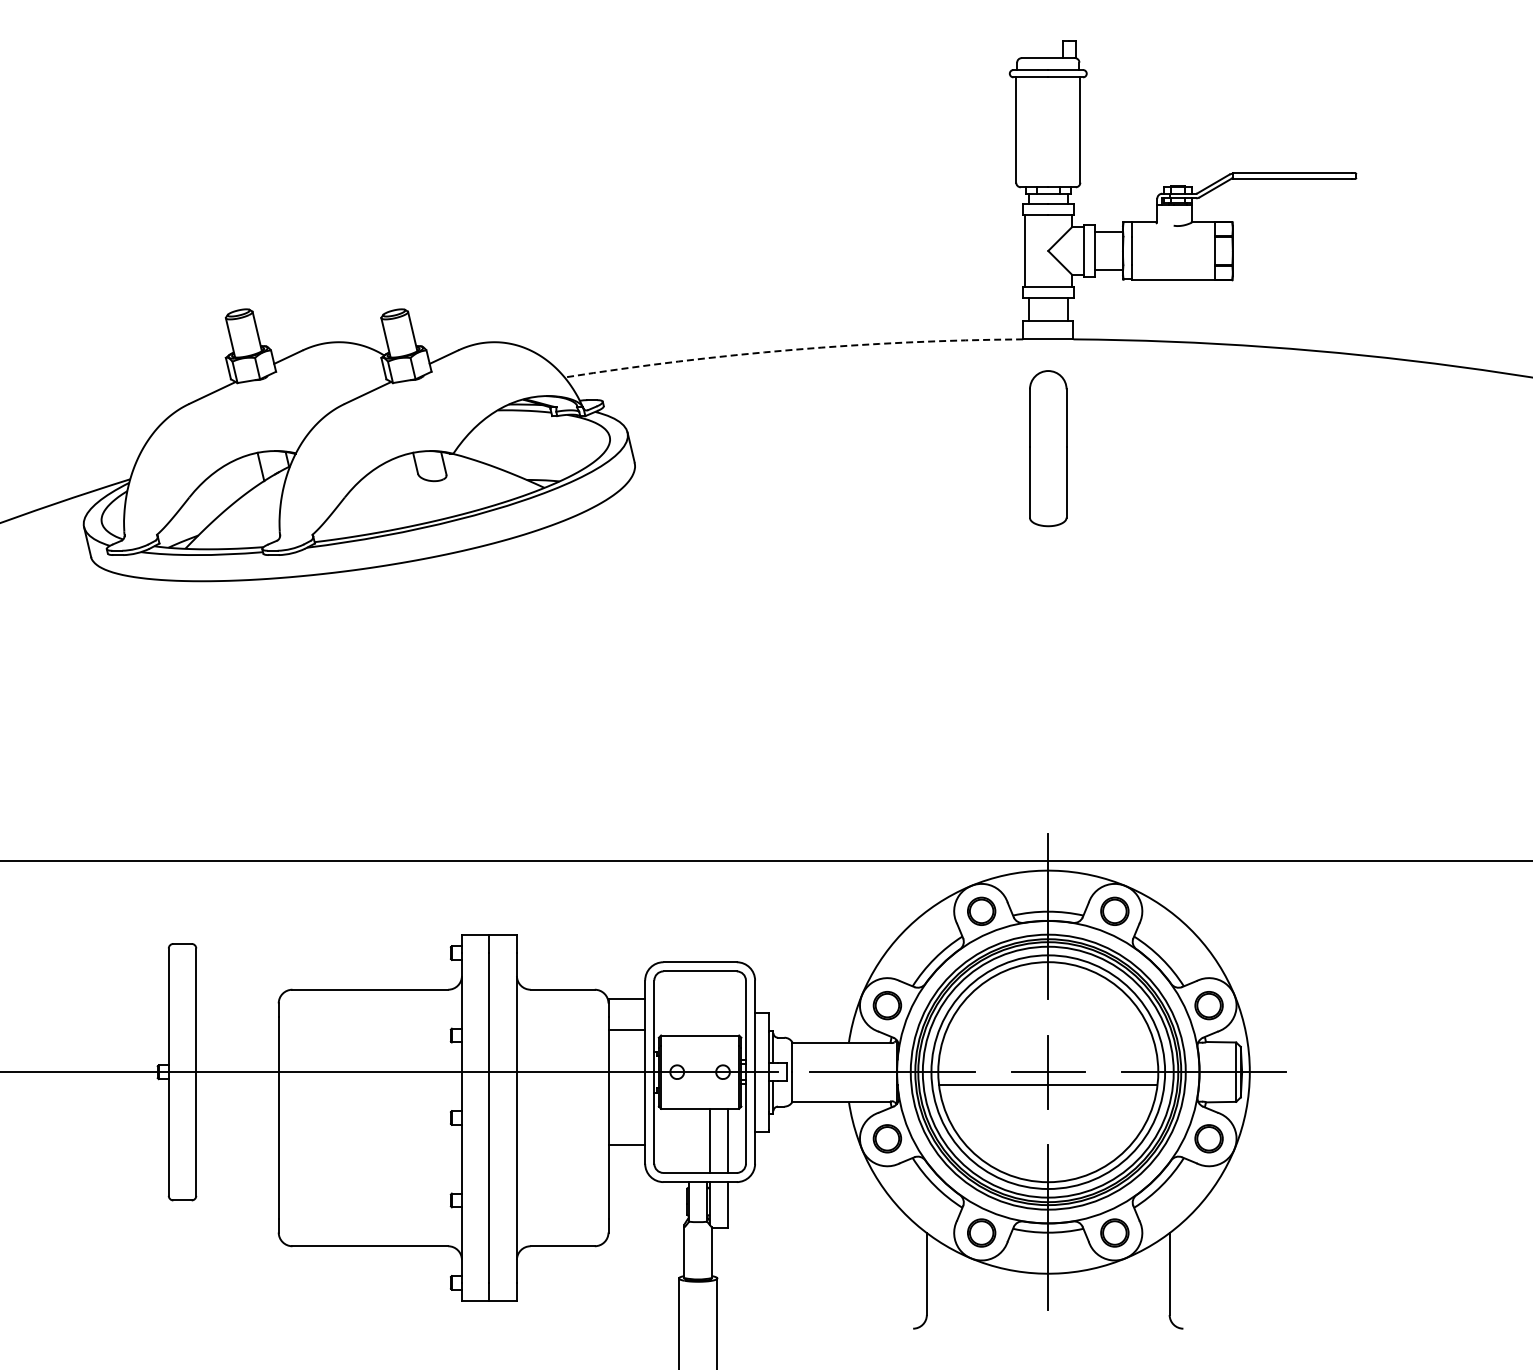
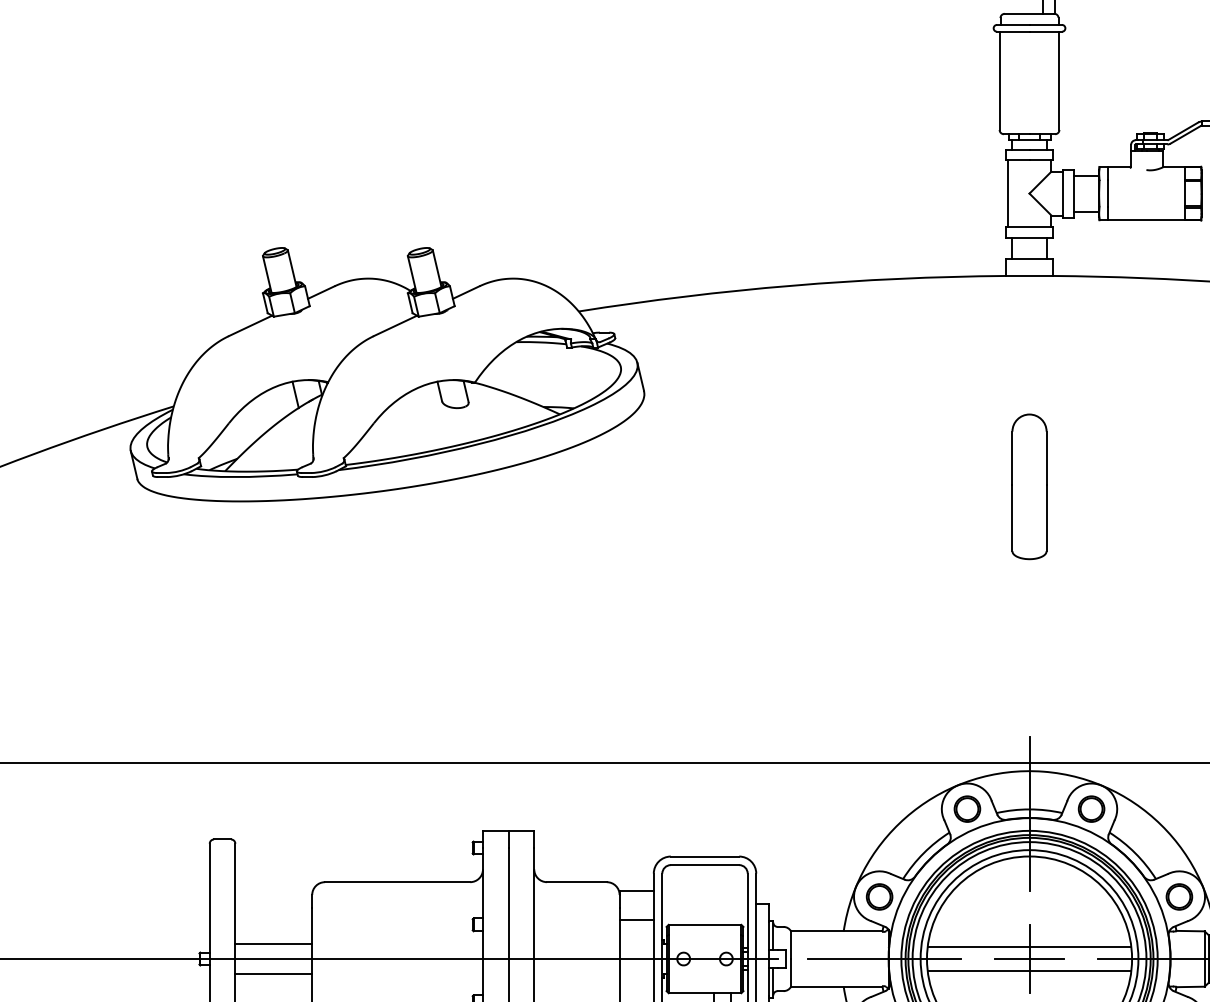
arc: (793, 349) -> (792, 285), dashed -> solid
part: (1048, 448) -> (1029, 486), moved
line: (237, 1056) -> (273, 944), added
line: (1048, 1058) -> (1029, 946), added
line: (237, 1088) -> (273, 974), added

